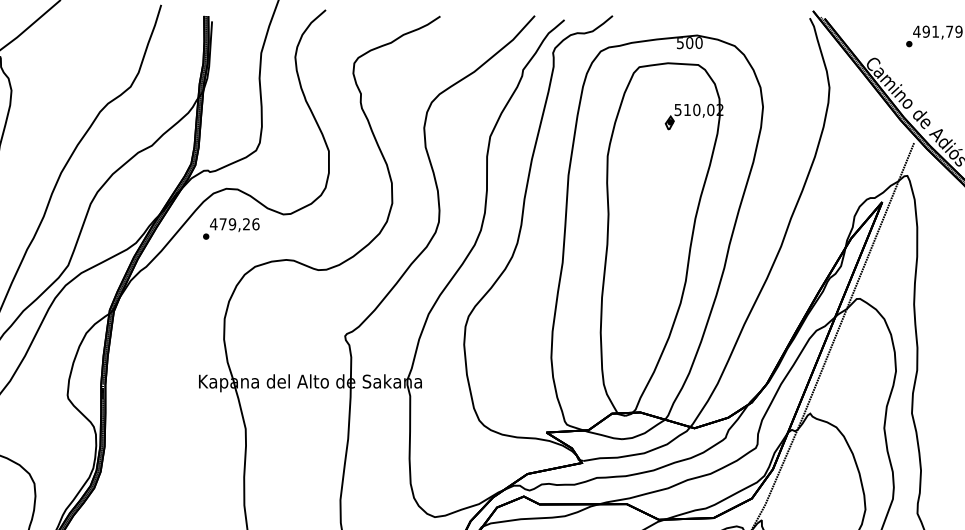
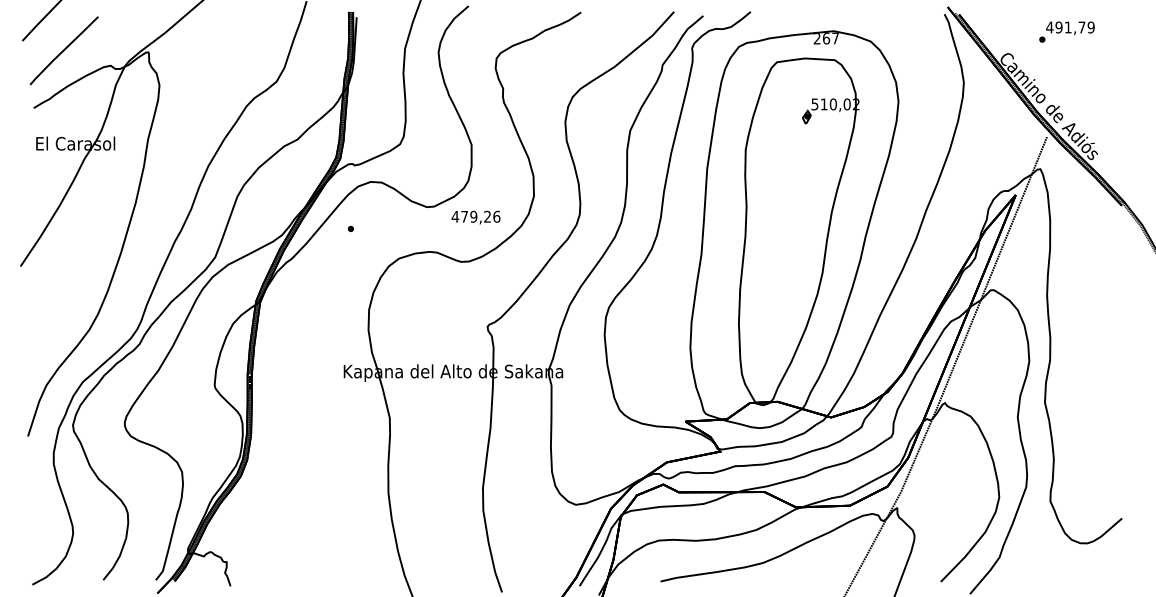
text: (689, 42) -> (826, 38), 500 -> 267
text: (234, 224) -> (475, 217), moved

